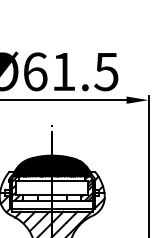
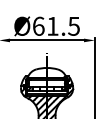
hatch: (51, 166) -> (46, 73), removed

